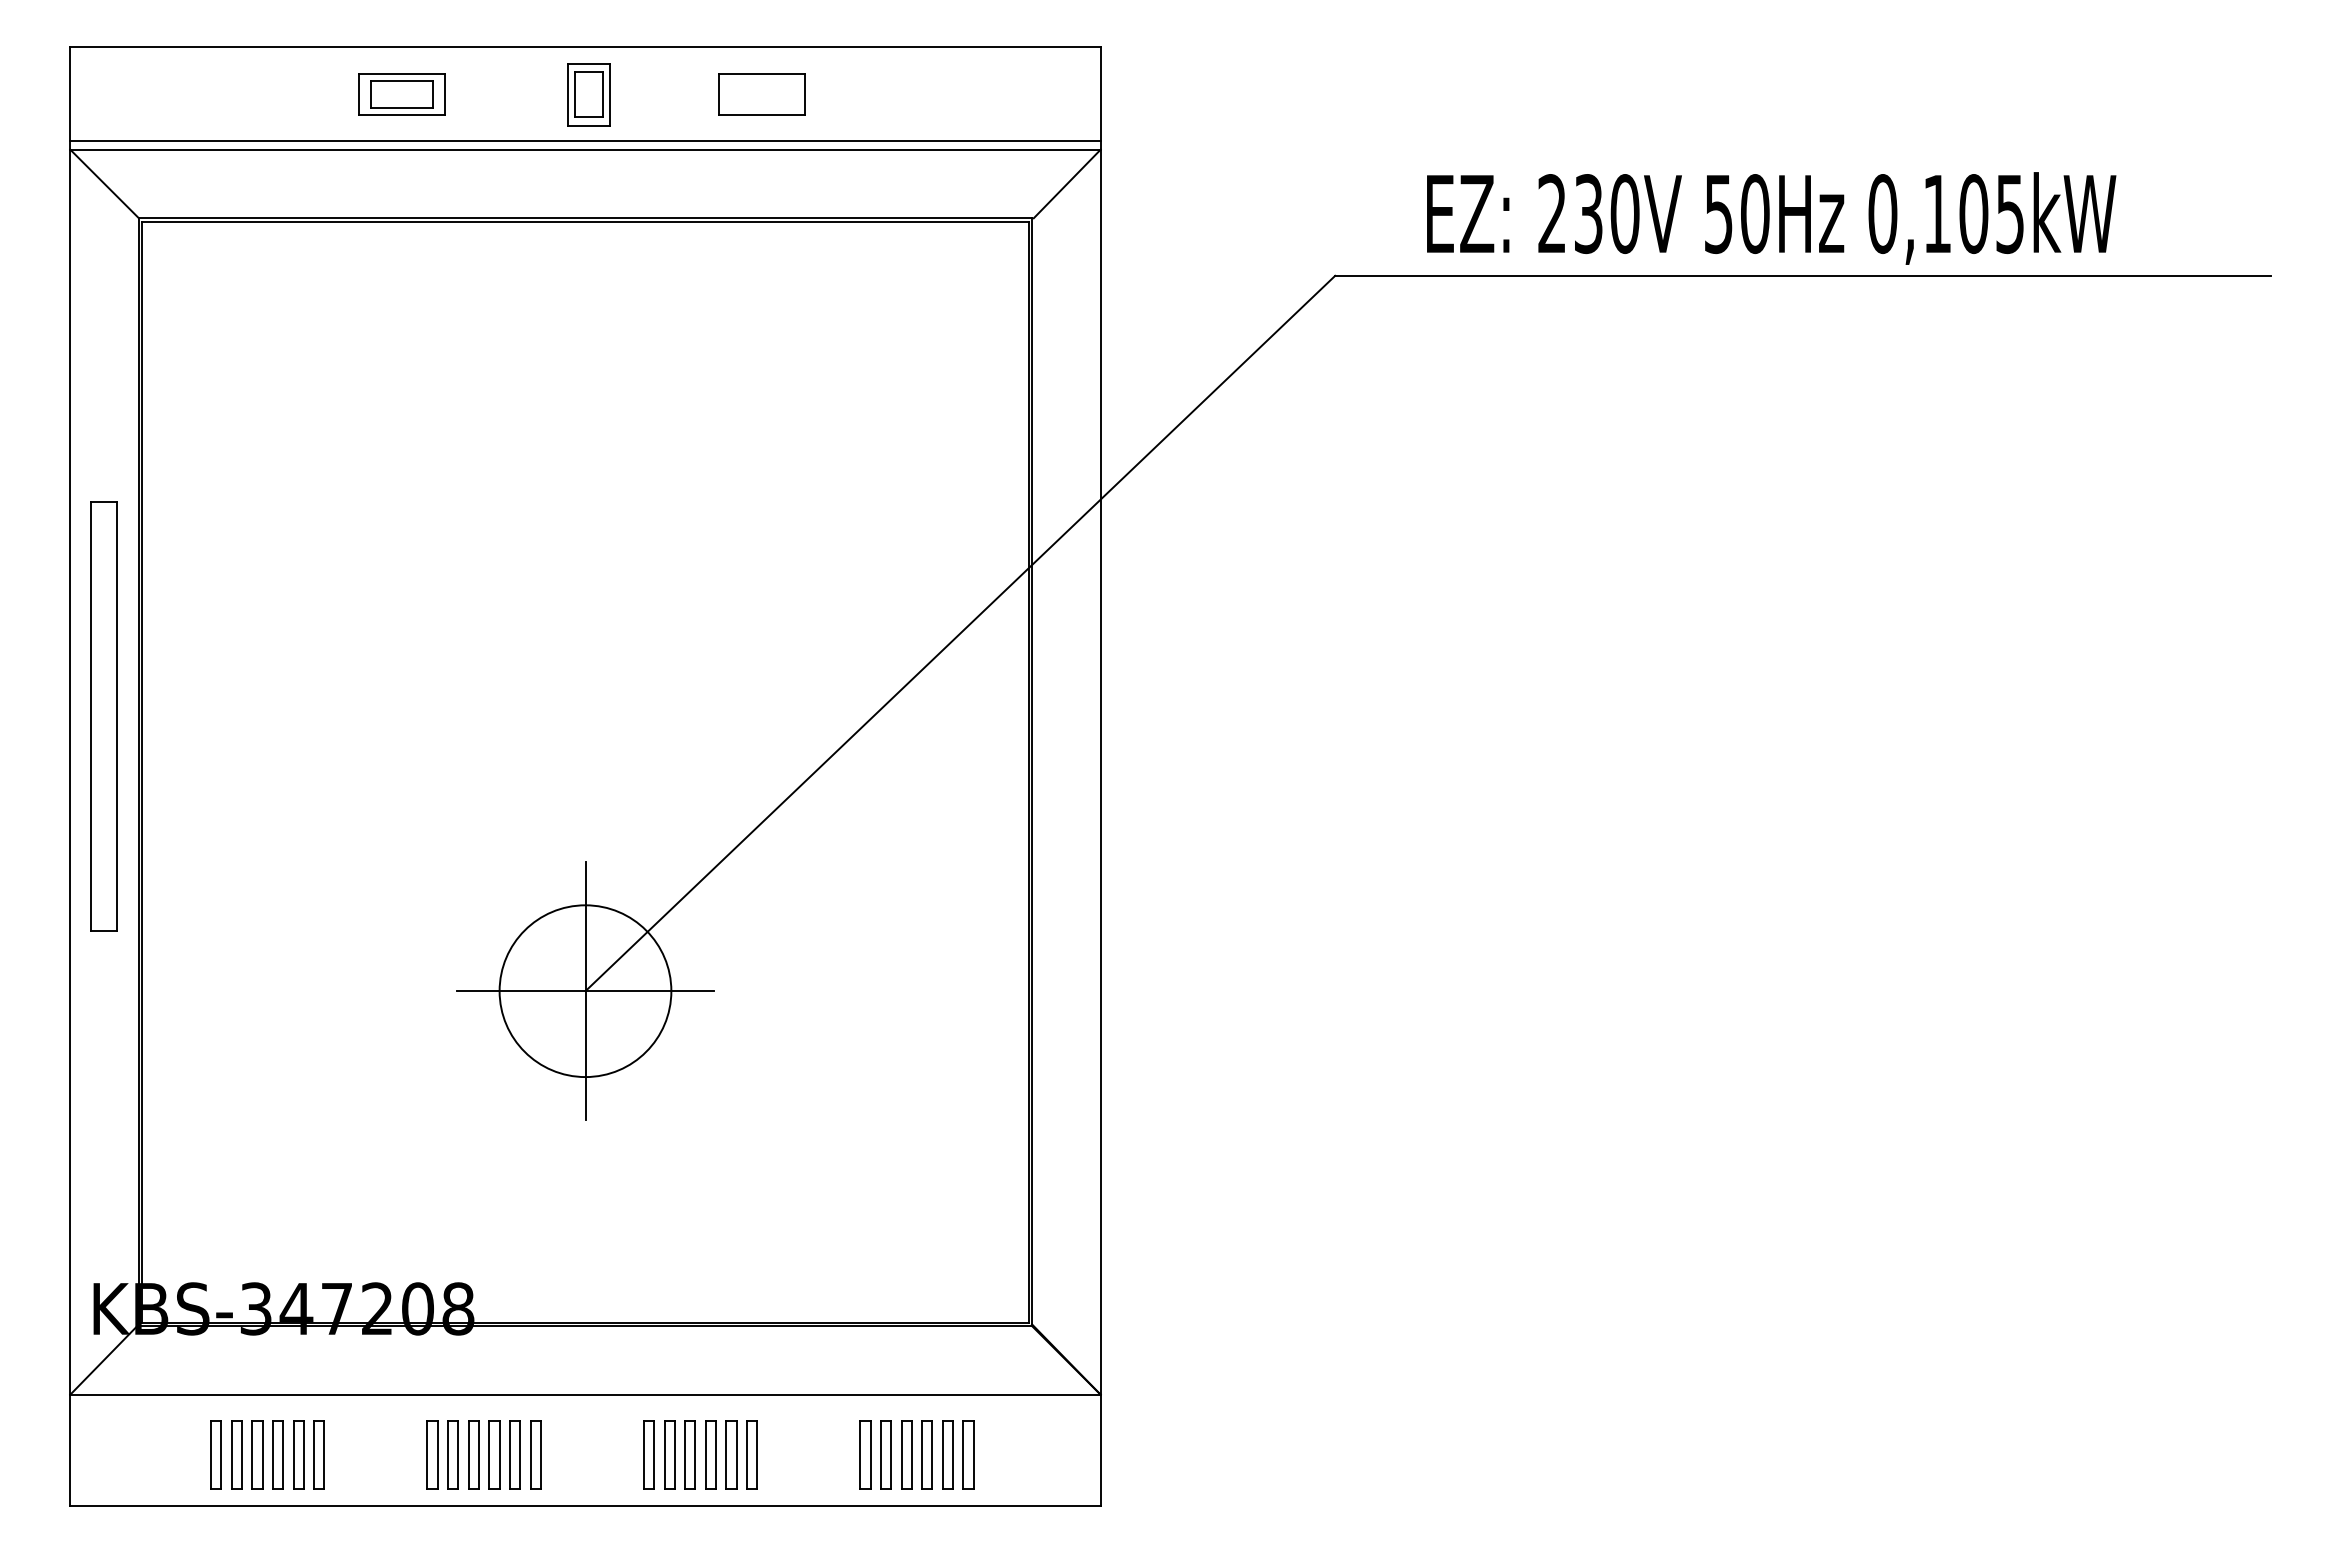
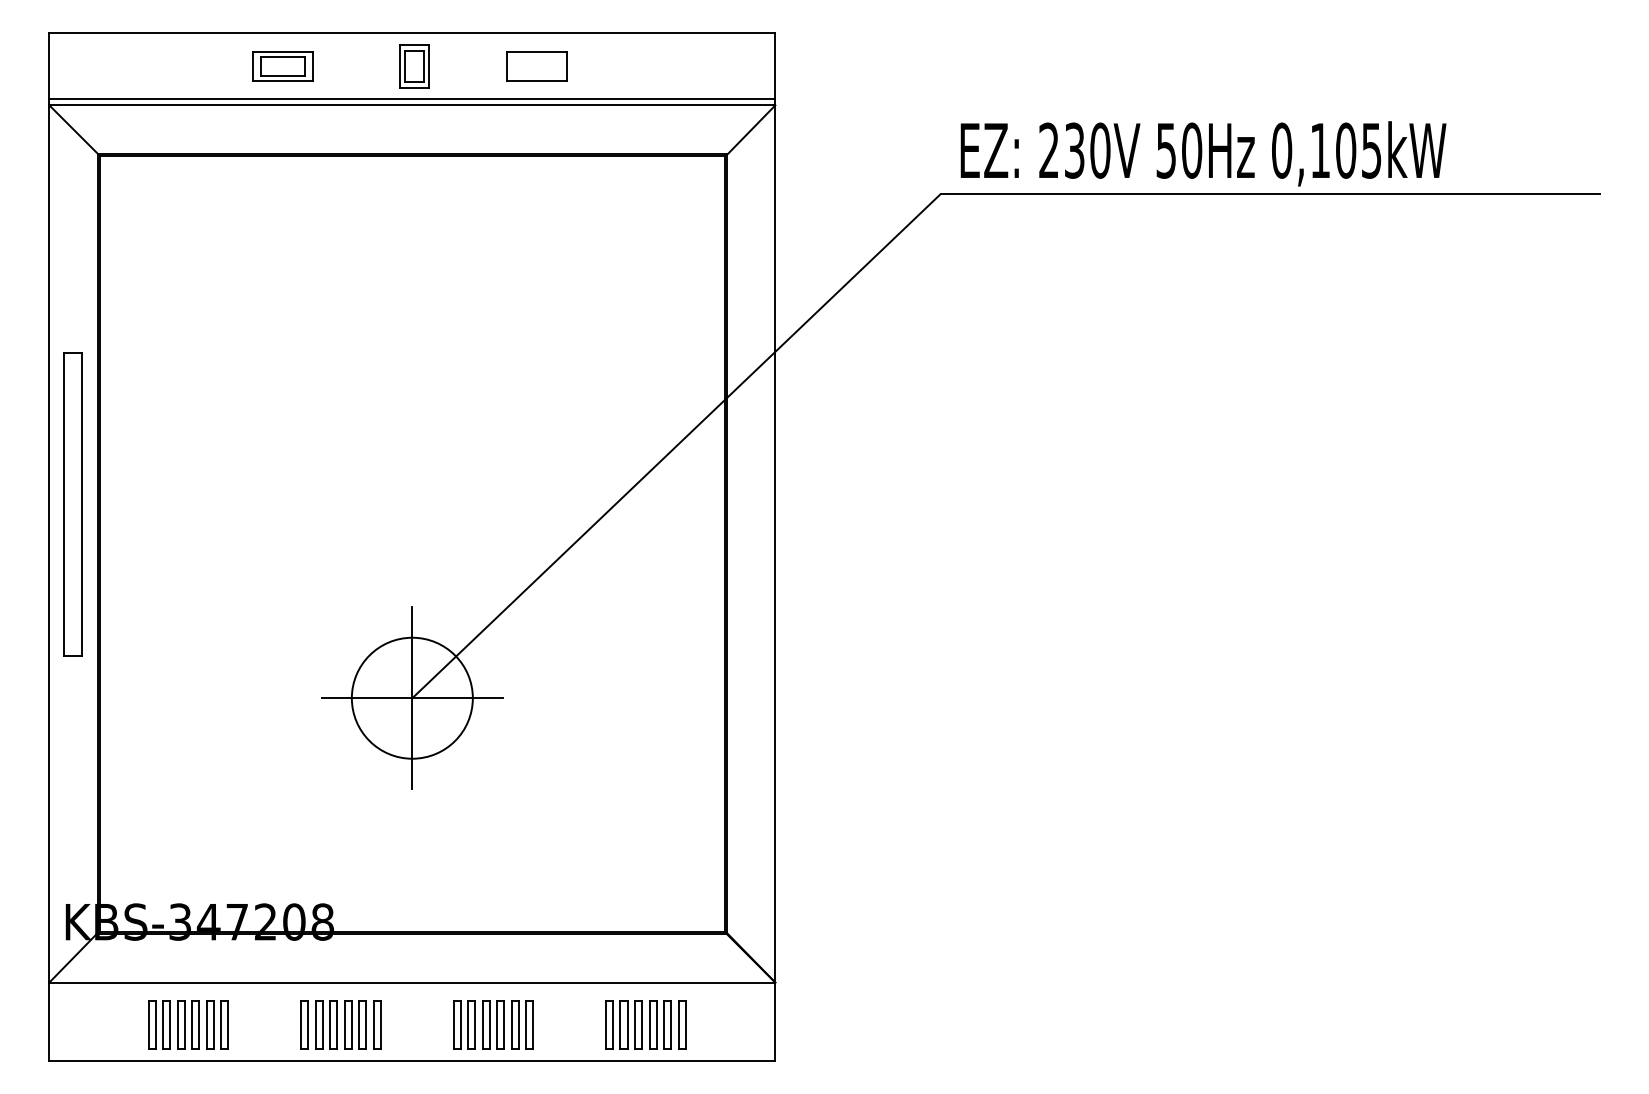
text: (1771, 218) -> (1203, 153), moved

